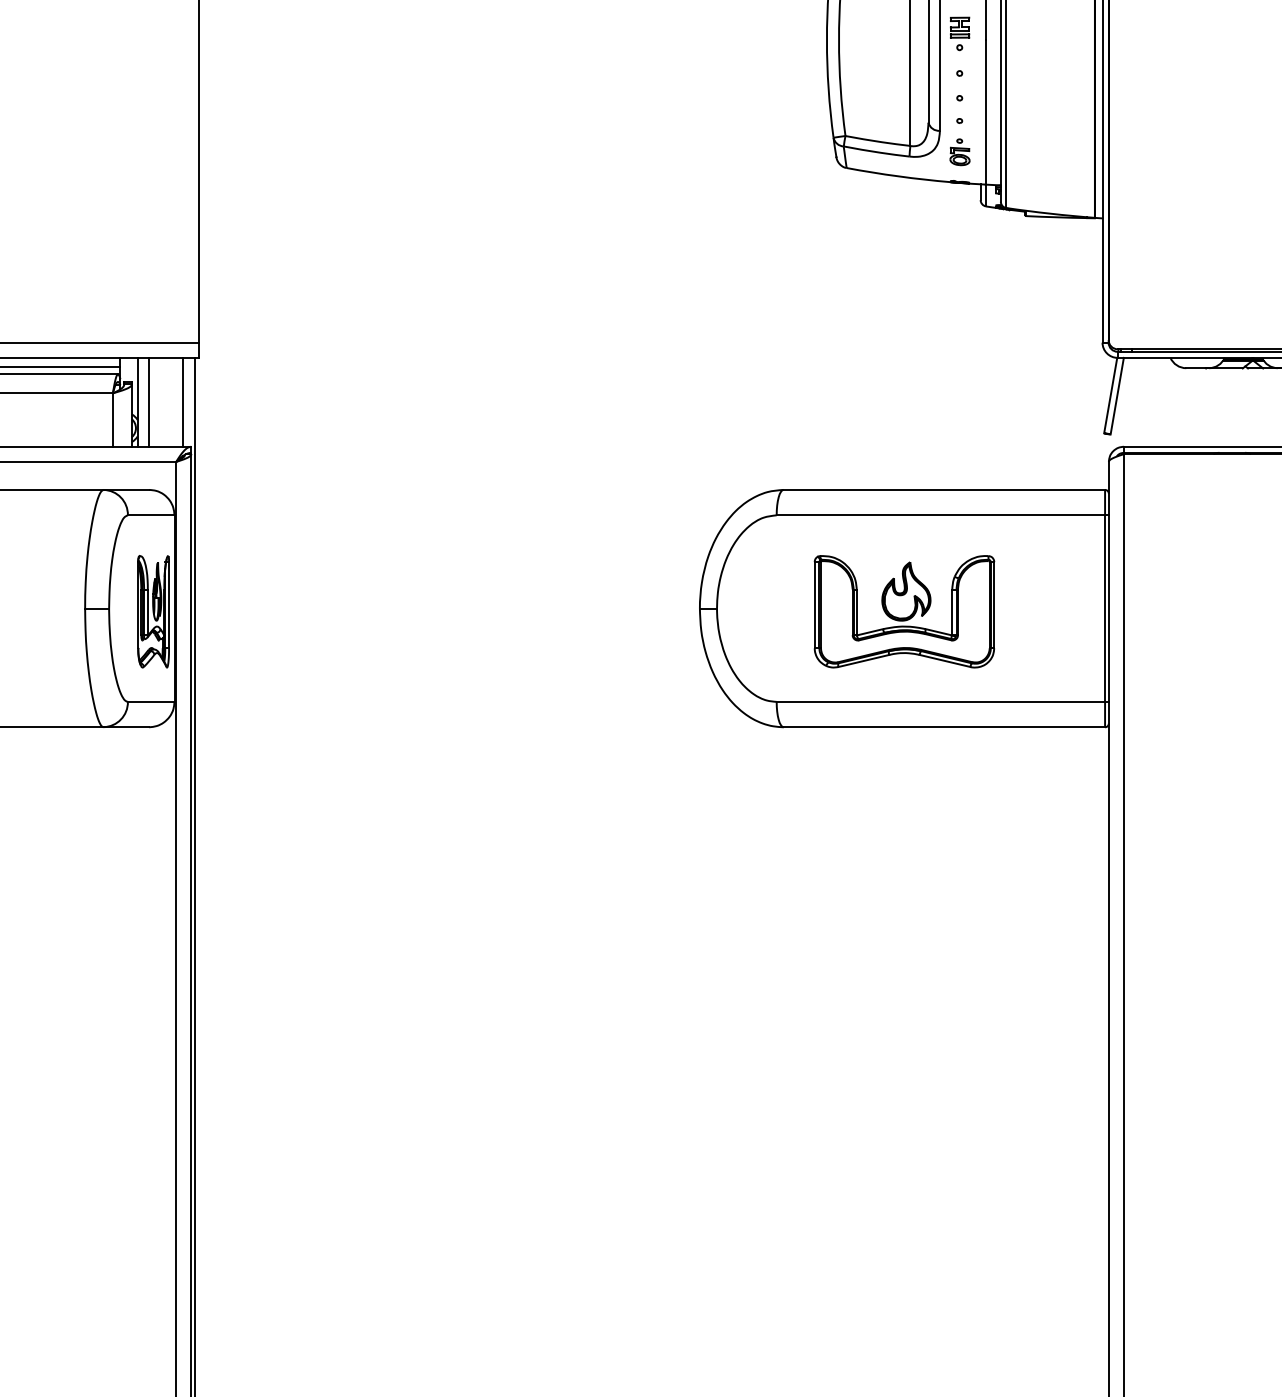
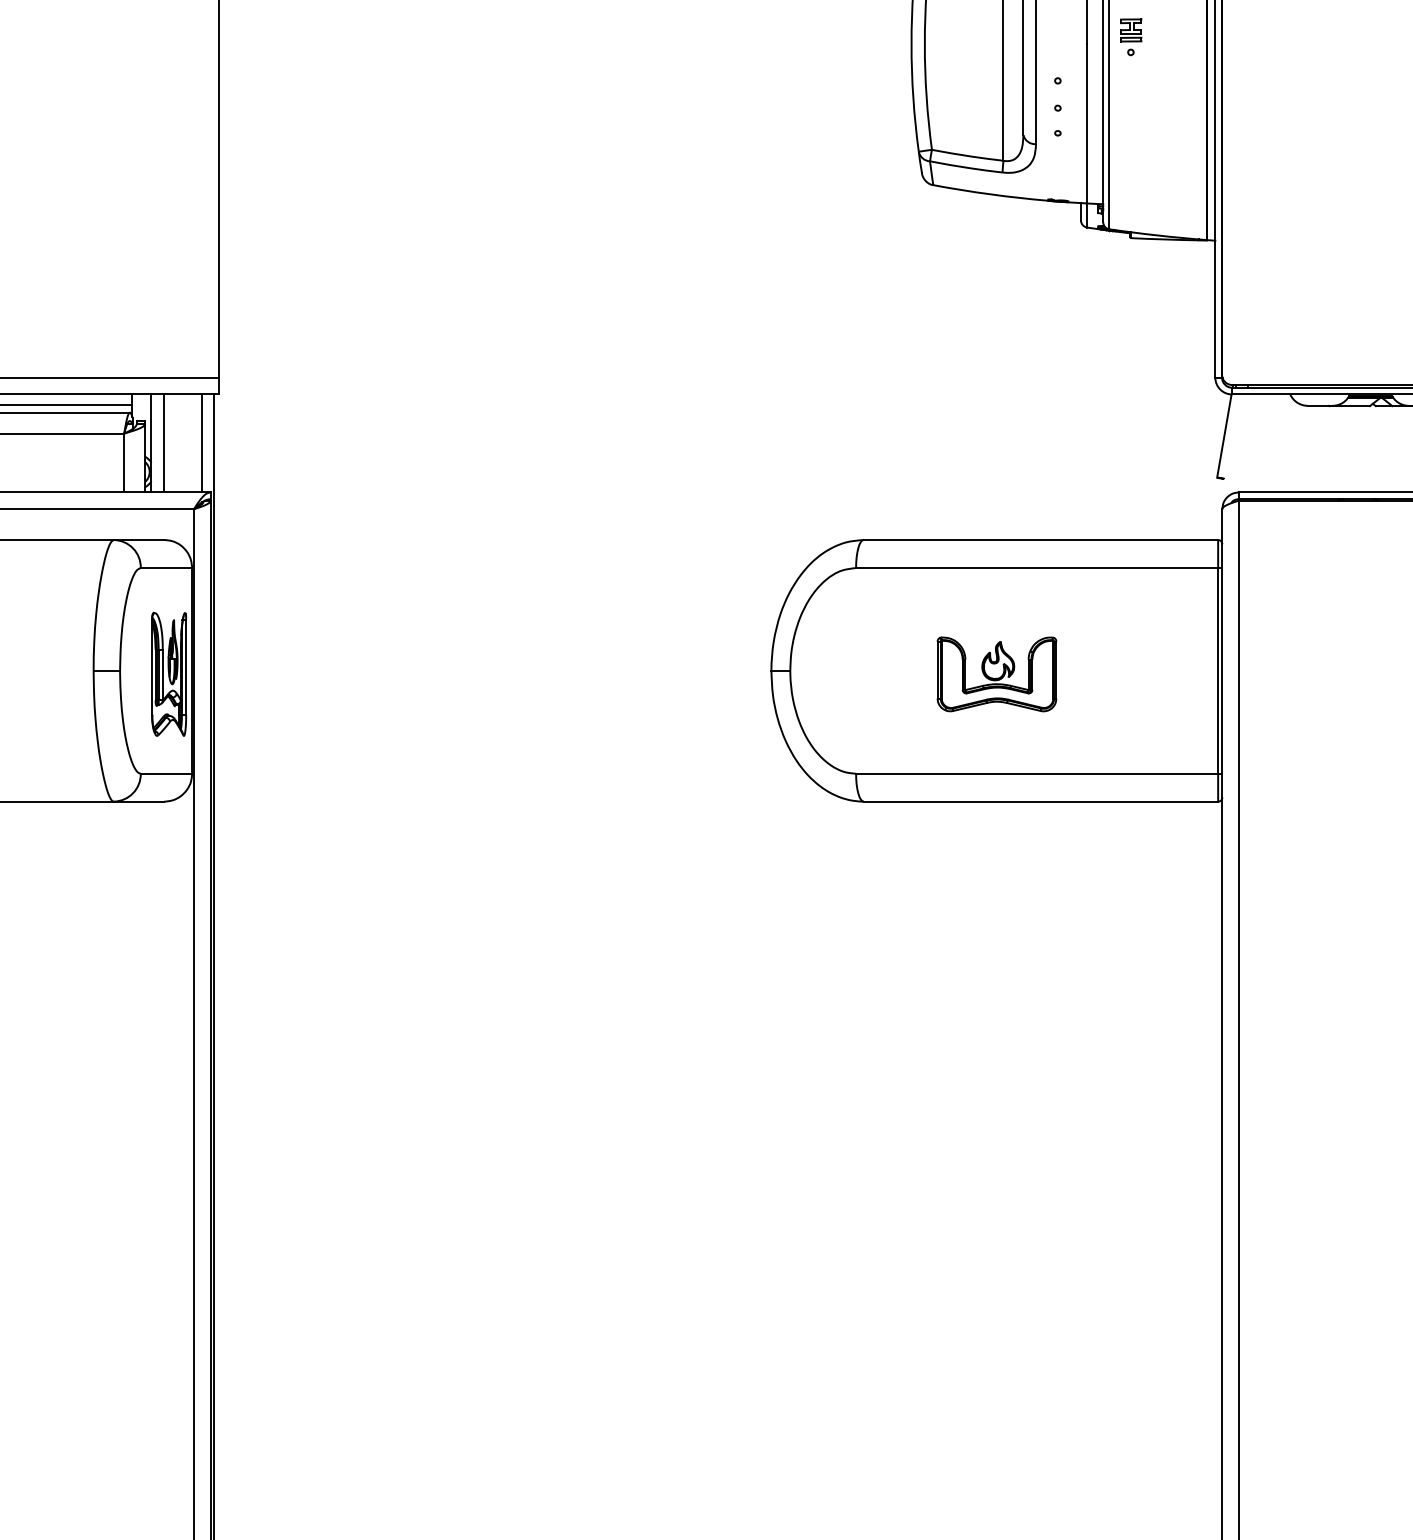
part: (960, 34) -> (1131, 37), moved
part: (959, 152) -> (1057, 167), removed
line: (1117, 396) -> (1231, 436), removed
part: (904, 611) -> (996, 674), size x0.6

